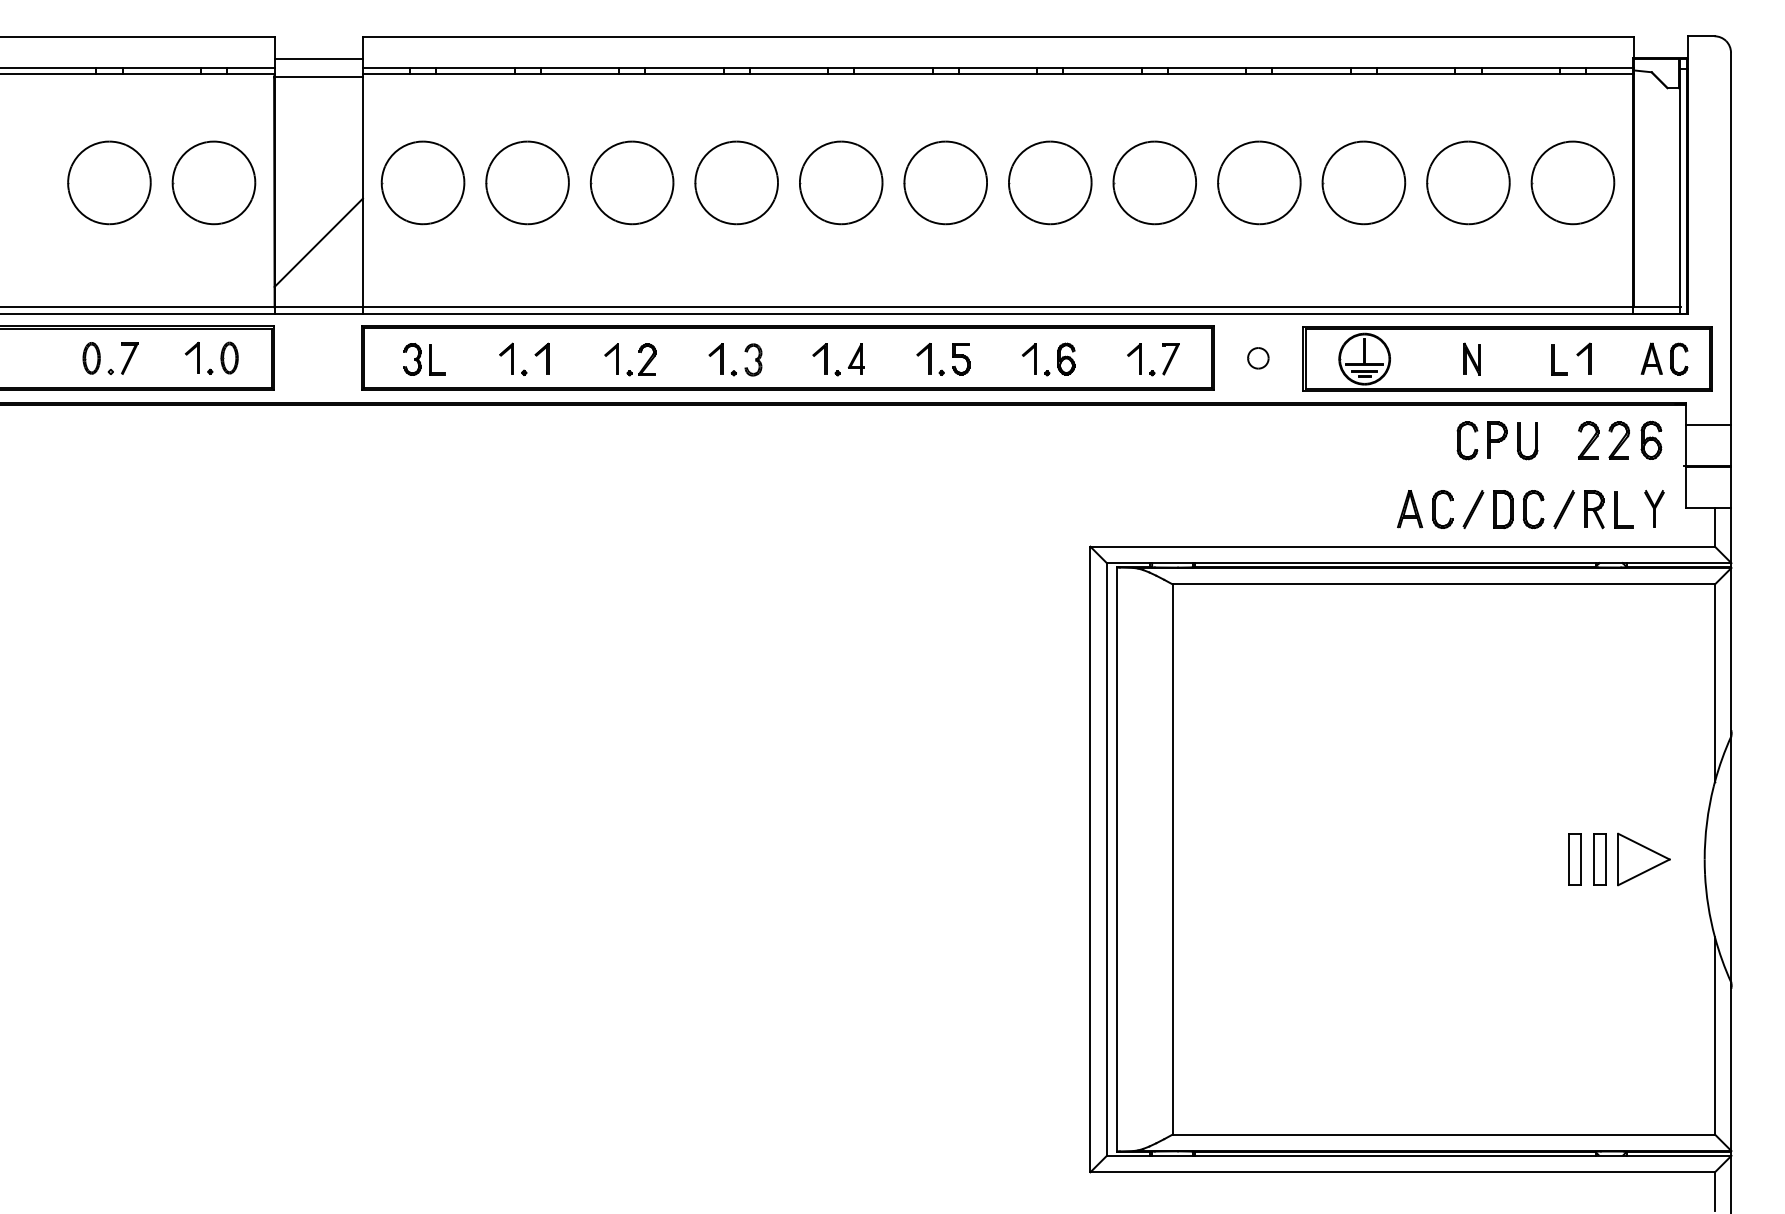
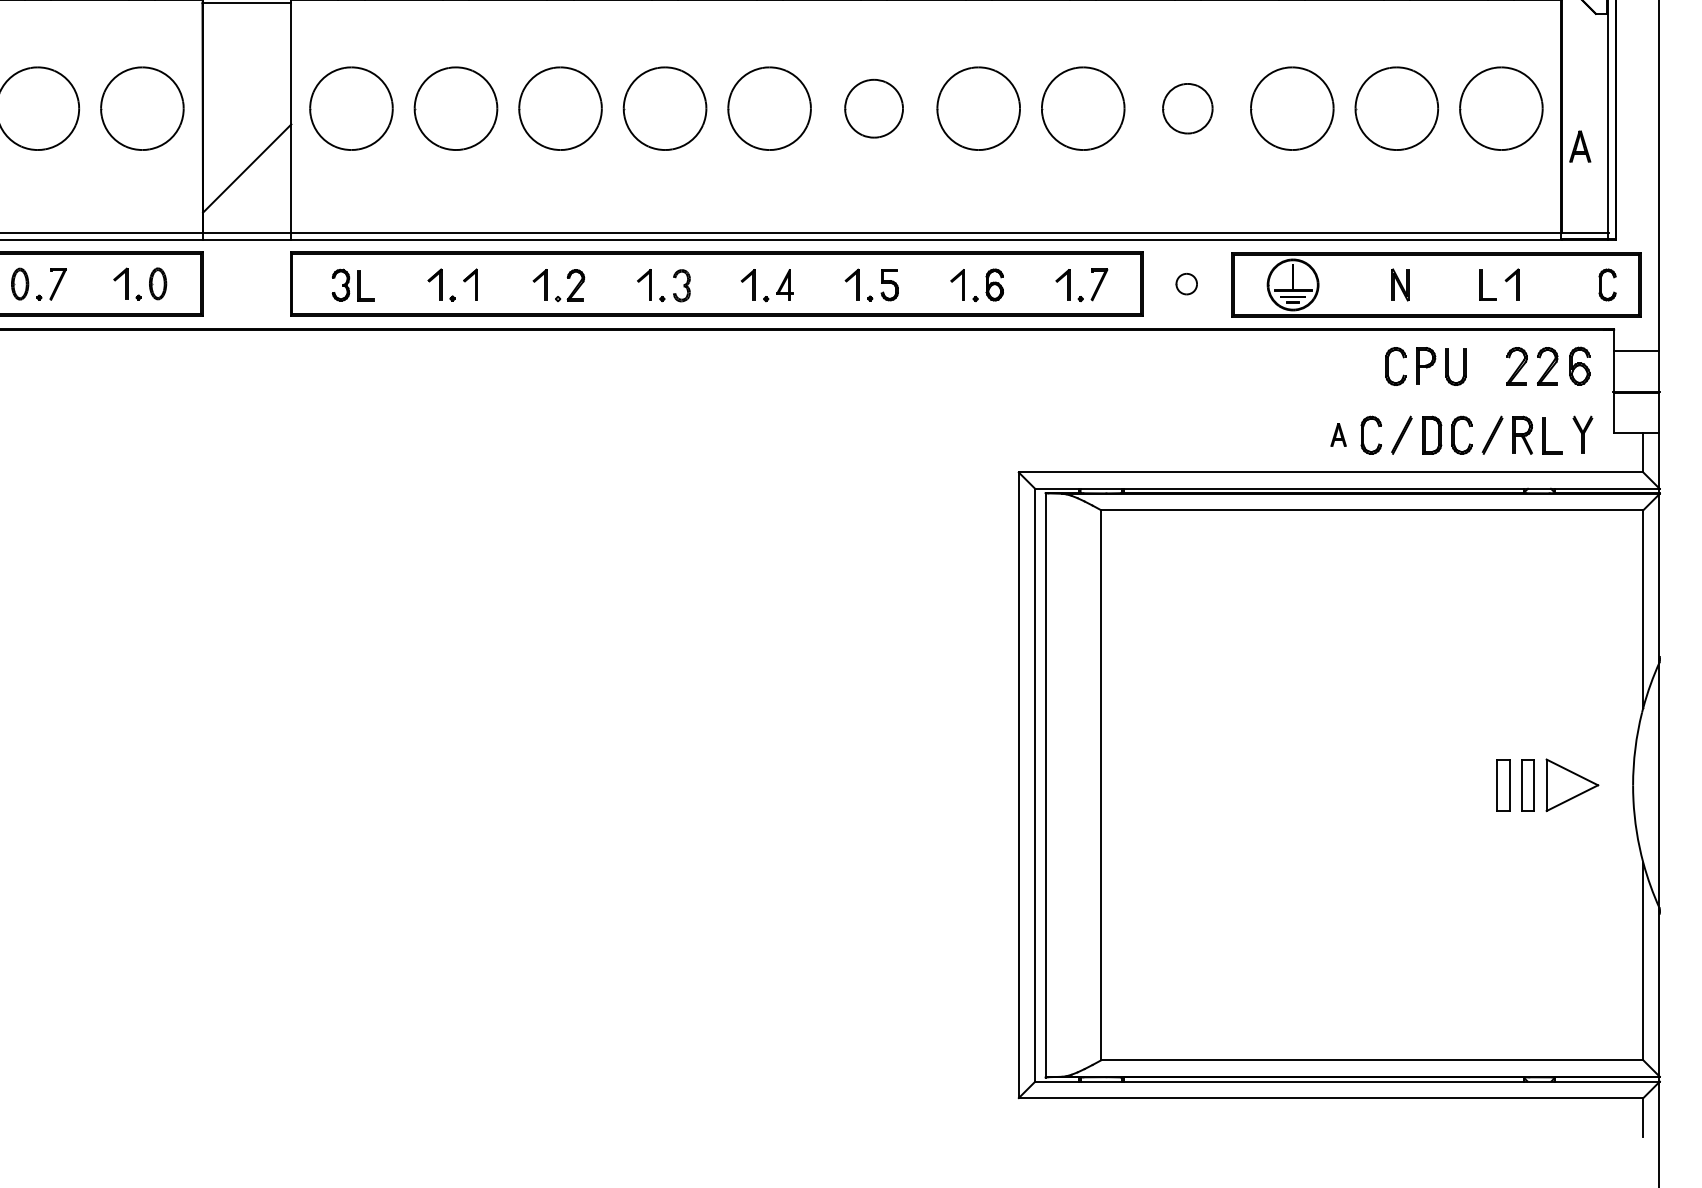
part: (945, 182) -> (873, 108), size x0.7
part: (1259, 182) -> (1187, 108), size x0.6
part: (1651, 358) -> (1579, 146), moved
part: (1410, 509) -> (1338, 435), size x0.6

